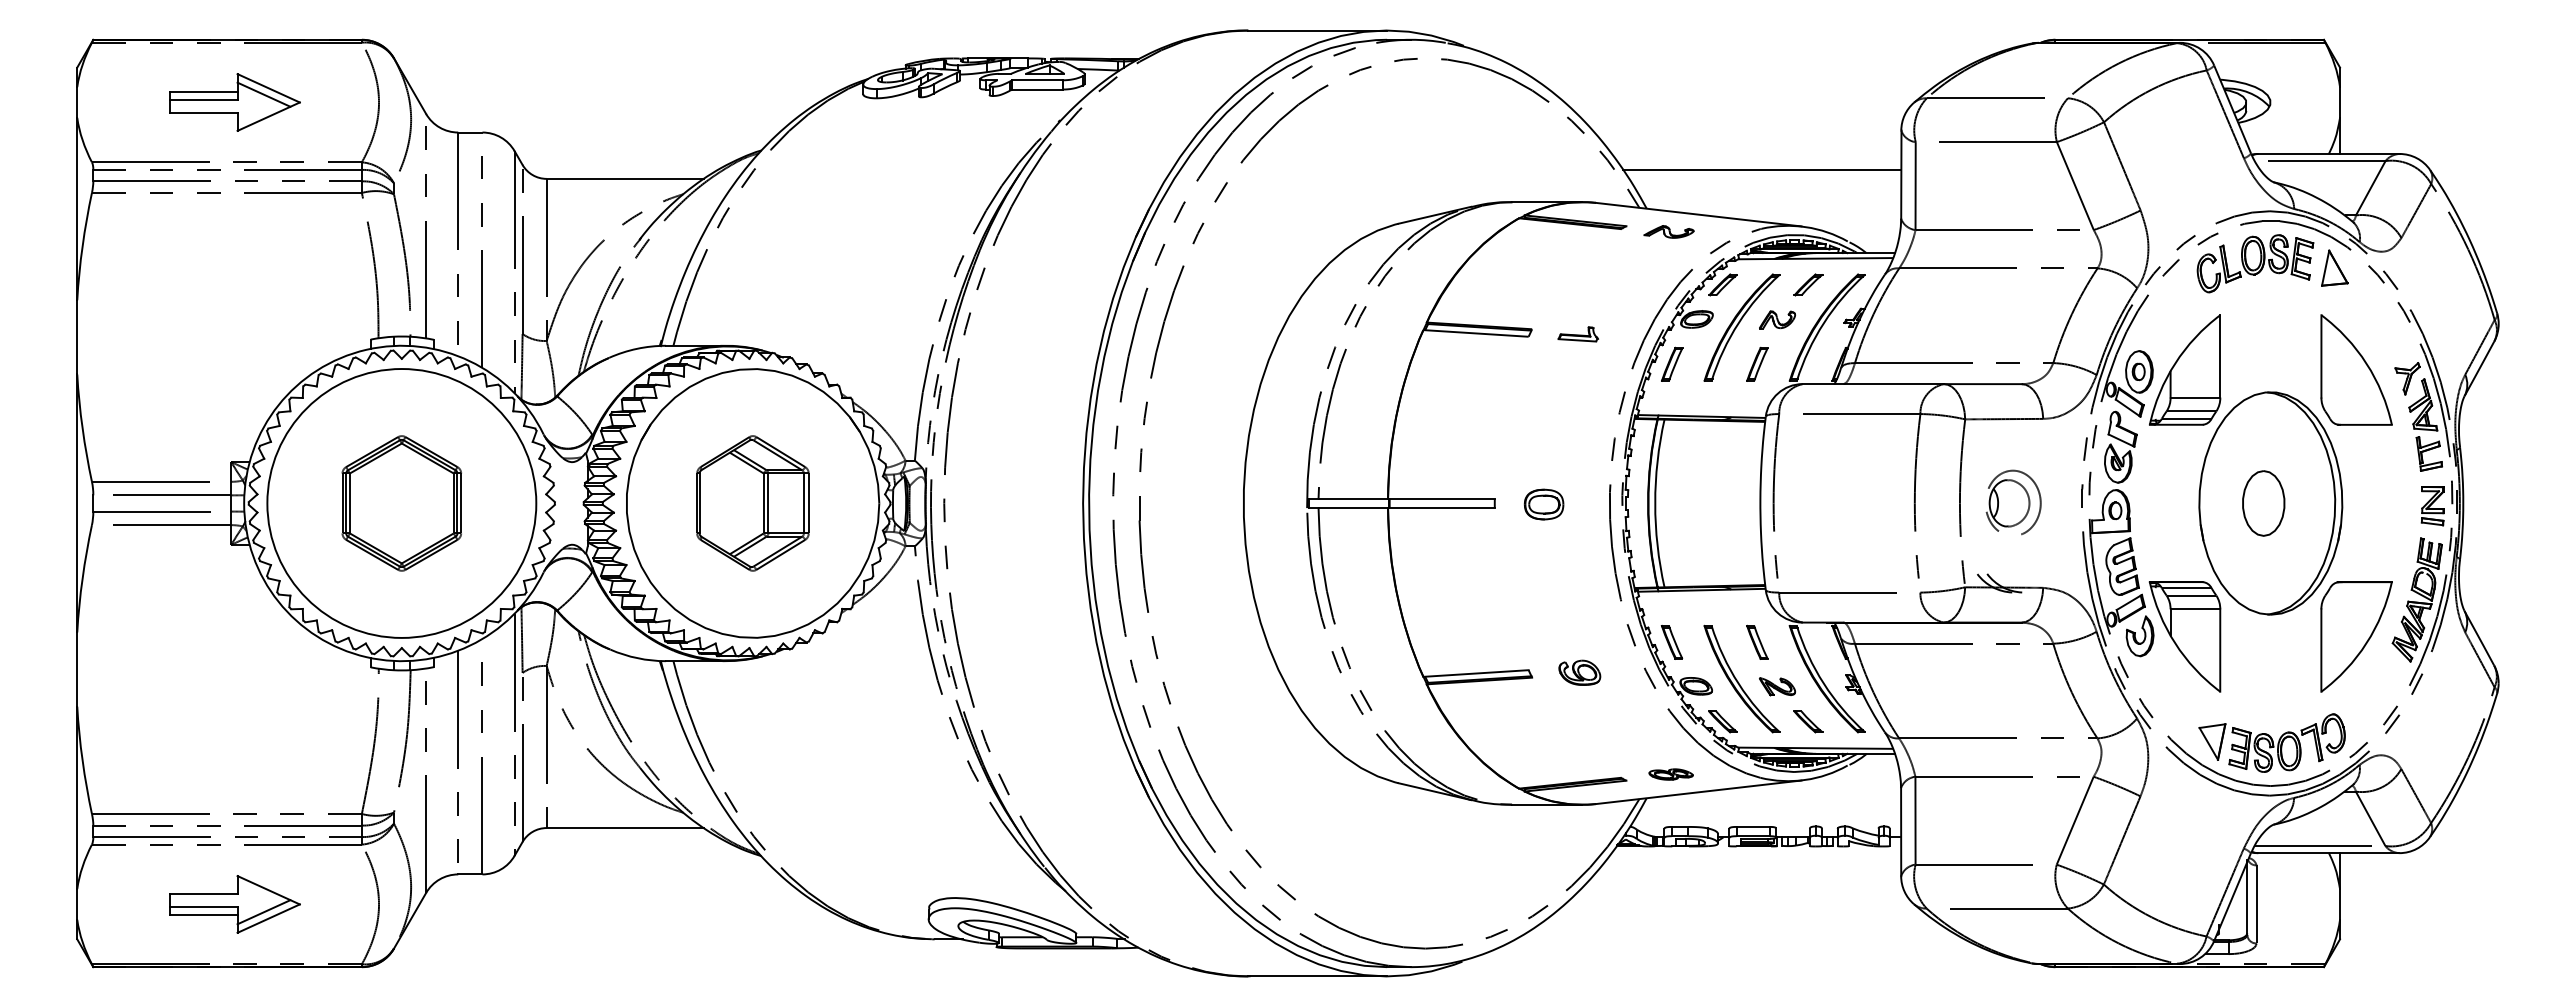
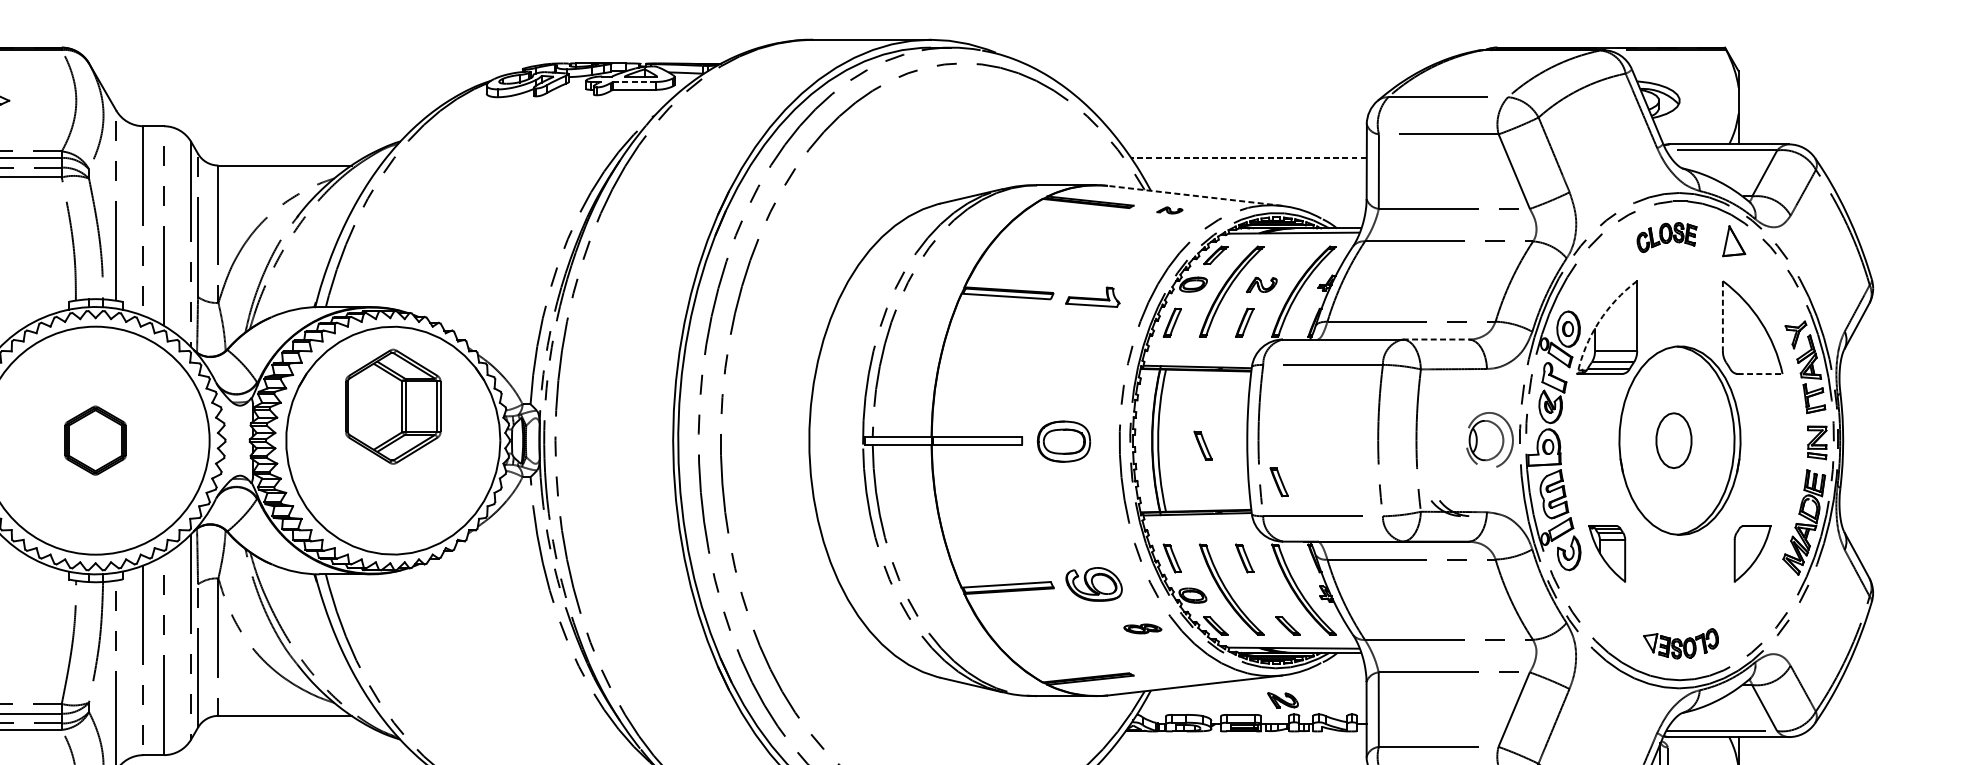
line: (1037, 80) -> (634, 82), solid -> dashed
line: (1761, 169) -> (1248, 157), solid -> dashed
line: (1698, 214) -> (1194, 195), solid -> dashed
part: (1668, 231) -> (1169, 210), size x0.6
part: (2255, 263) -> (1666, 237), size x0.6
part: (1808, 284) -> (1288, 255), removed
part: (1578, 334) -> (1093, 297), size x1.6
line: (2321, 356) -> (1722, 316), solid -> dashed
arc: (2175, 363) -> (1599, 322), solid -> dashed
line: (1982, 384) -> (1435, 339), solid -> dashed
line: (2365, 424) -> (1760, 373), solid -> dashed
part: (2013, 502) -> (1489, 439), moved
part: (401, 503) -> (95, 440), size x0.6
part: (752, 503) -> (392, 406), moved
part: (1543, 504) -> (1063, 441), size x1.6
part: (1708, 508) -> (1203, 444), added
part: (1797, 552) -> (1278, 482), added
part: (2184, 636) -> (1606, 553), size x0.6
part: (2356, 636) -> (1752, 553), size x0.6
part: (1579, 672) -> (1093, 583), size x1.6
part: (1777, 686) -> (1282, 700), moved
part: (2271, 742) -> (1680, 643), size x0.6
part: (1670, 774) -> (1142, 628), moved

